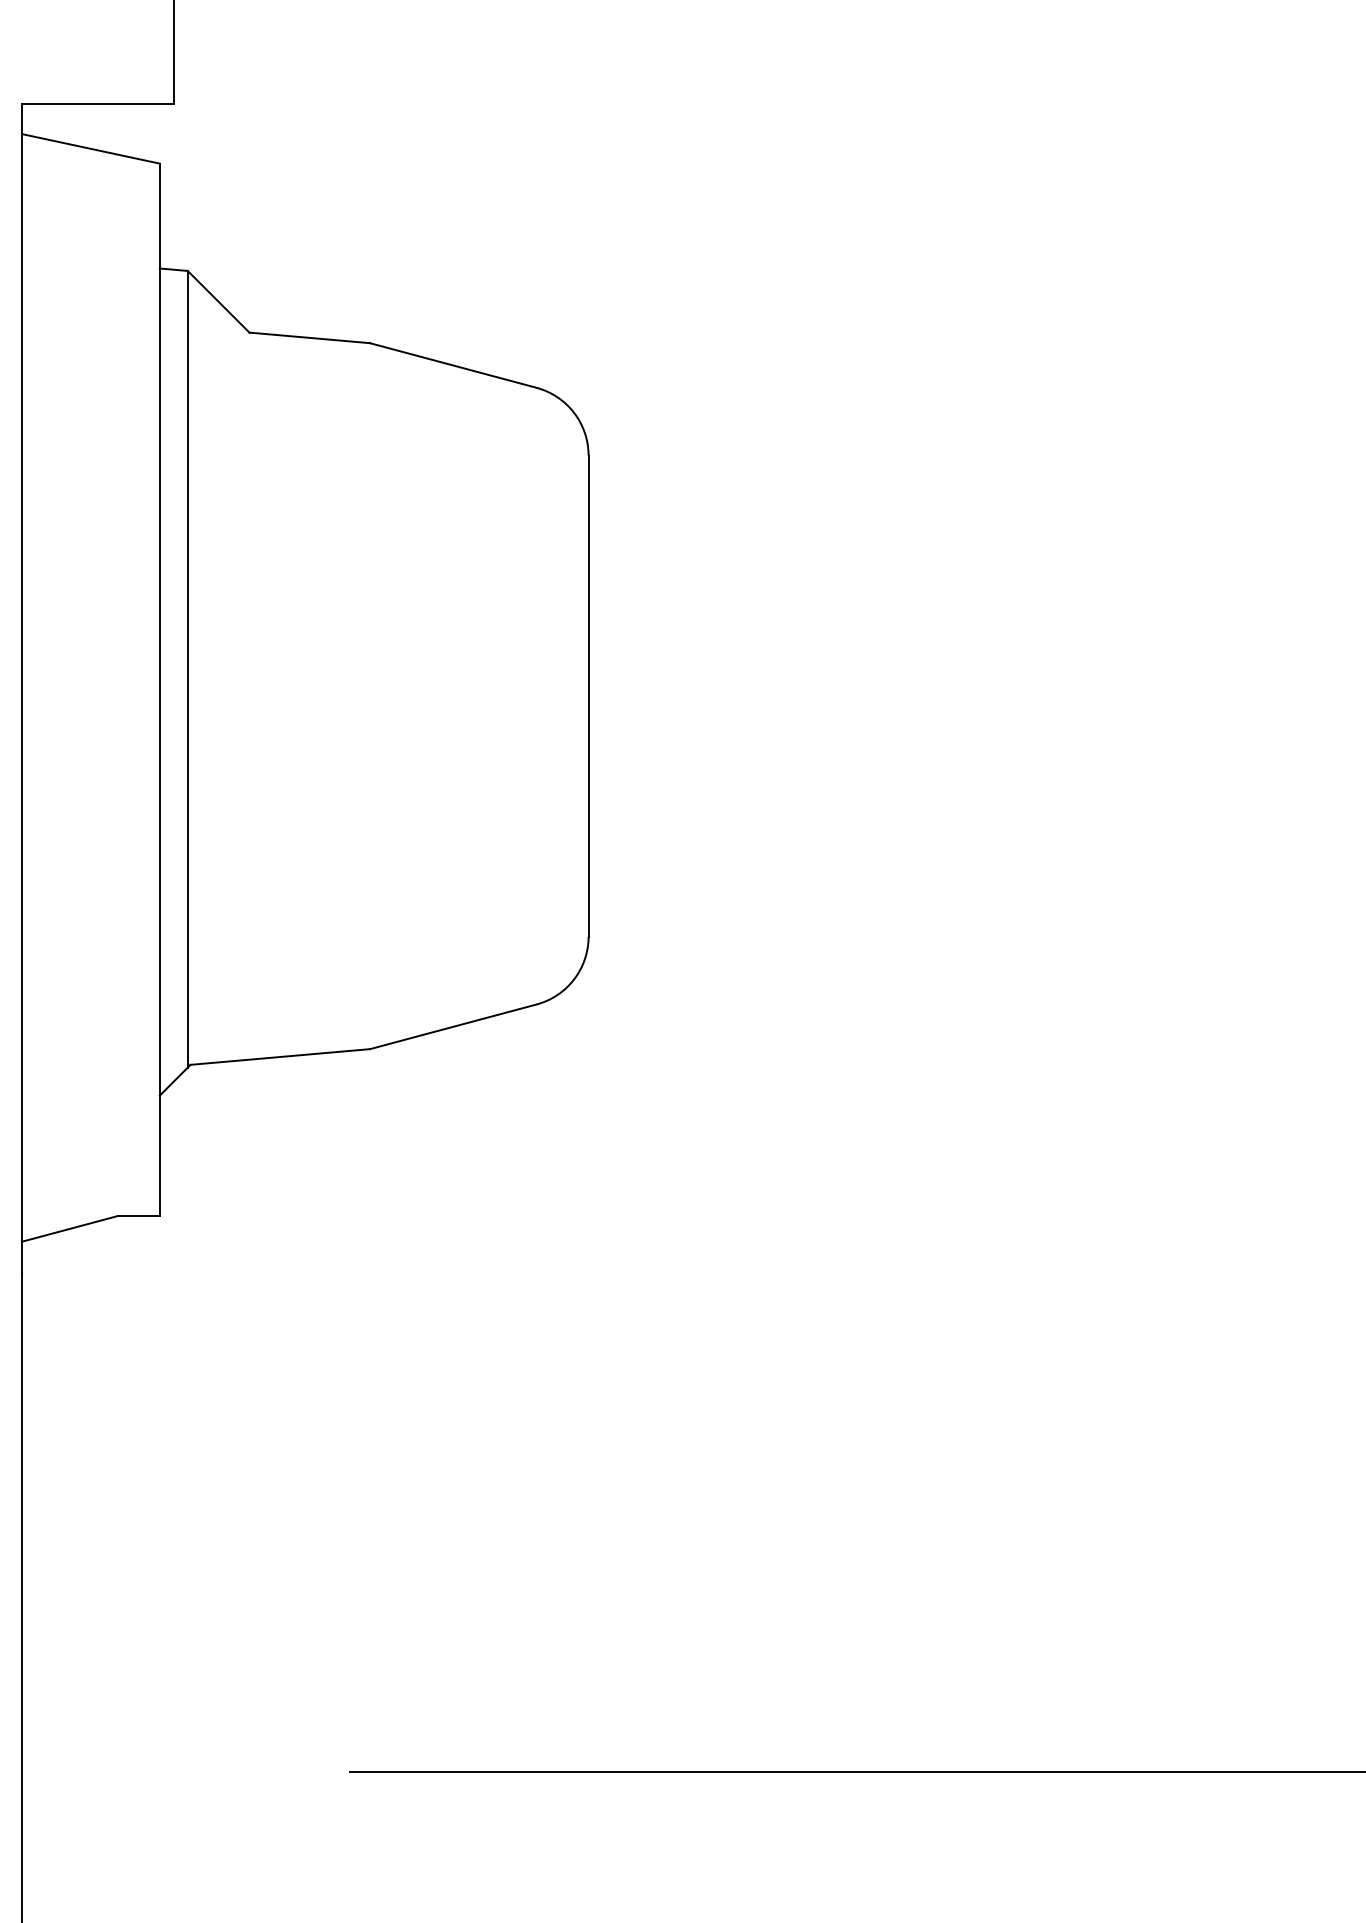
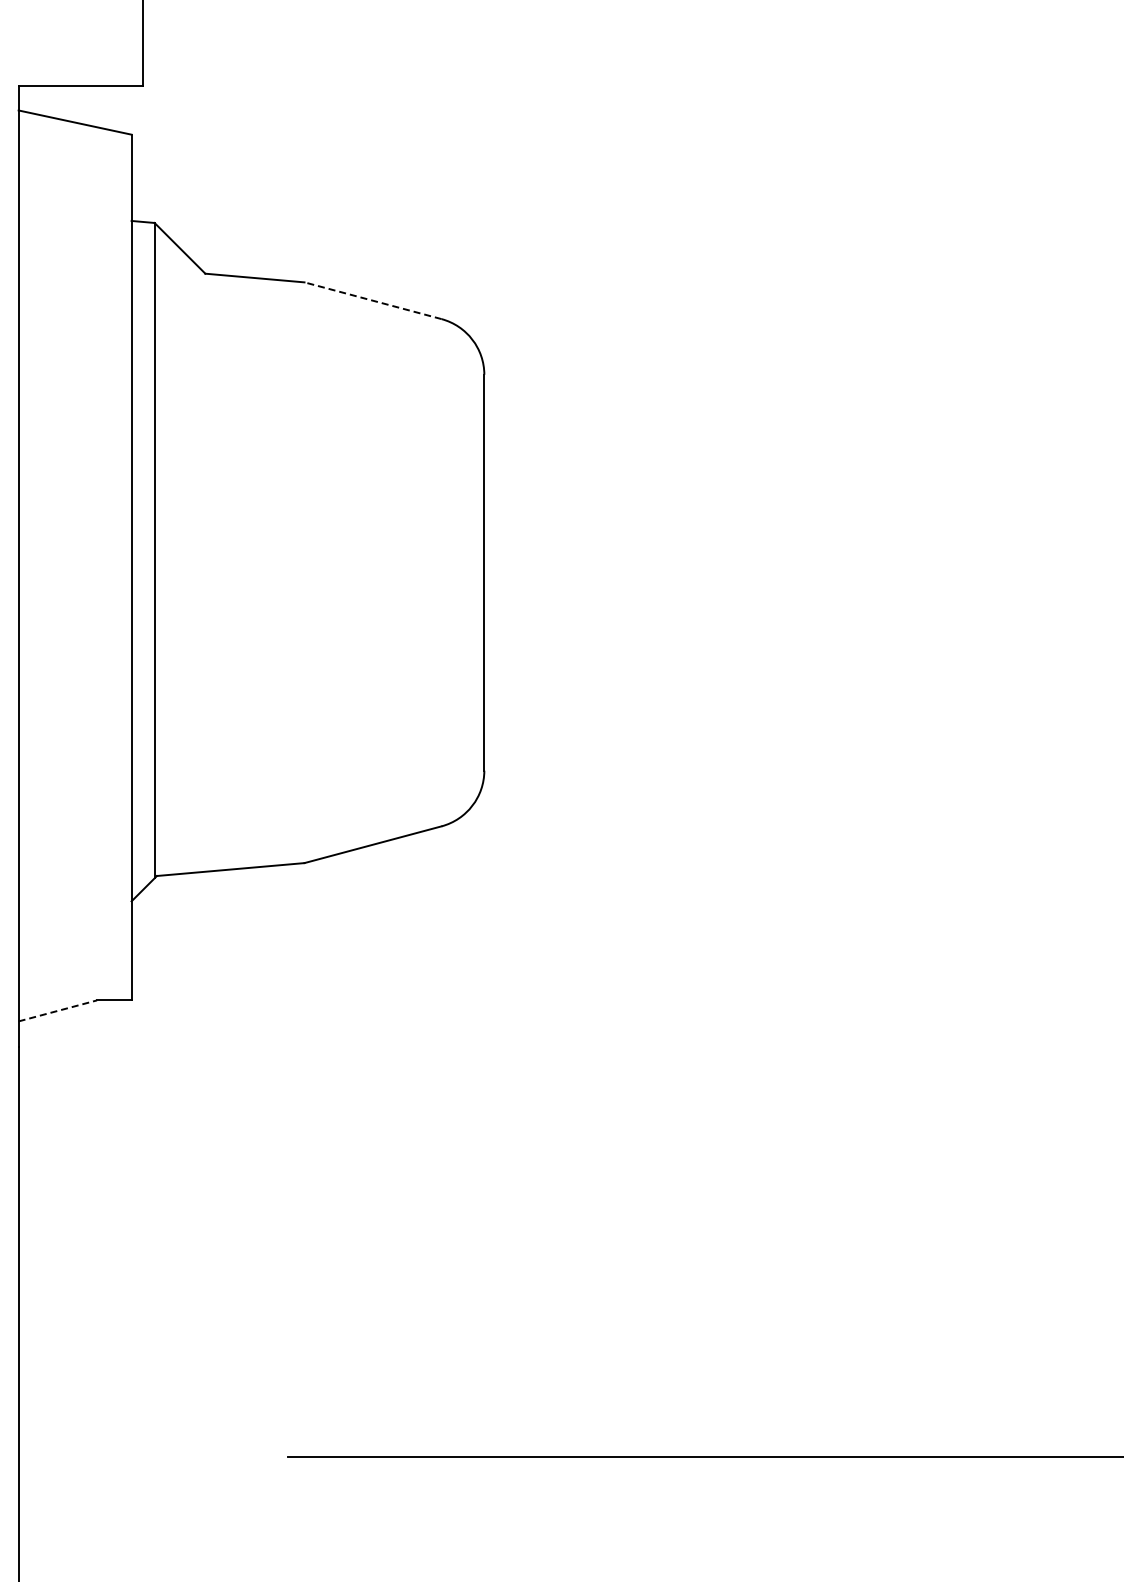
line: (453, 365) -> (373, 300), solid -> dashed
line: (69, 1228) -> (57, 1010), solid -> dashed

